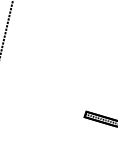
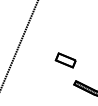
part: (66, 84) -> (65, 60), added

